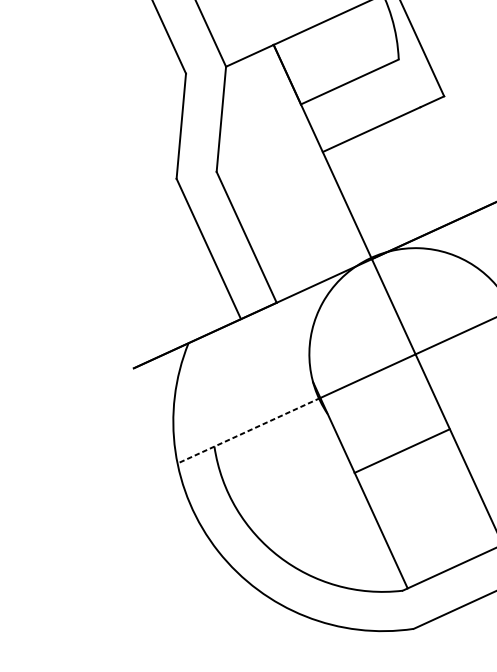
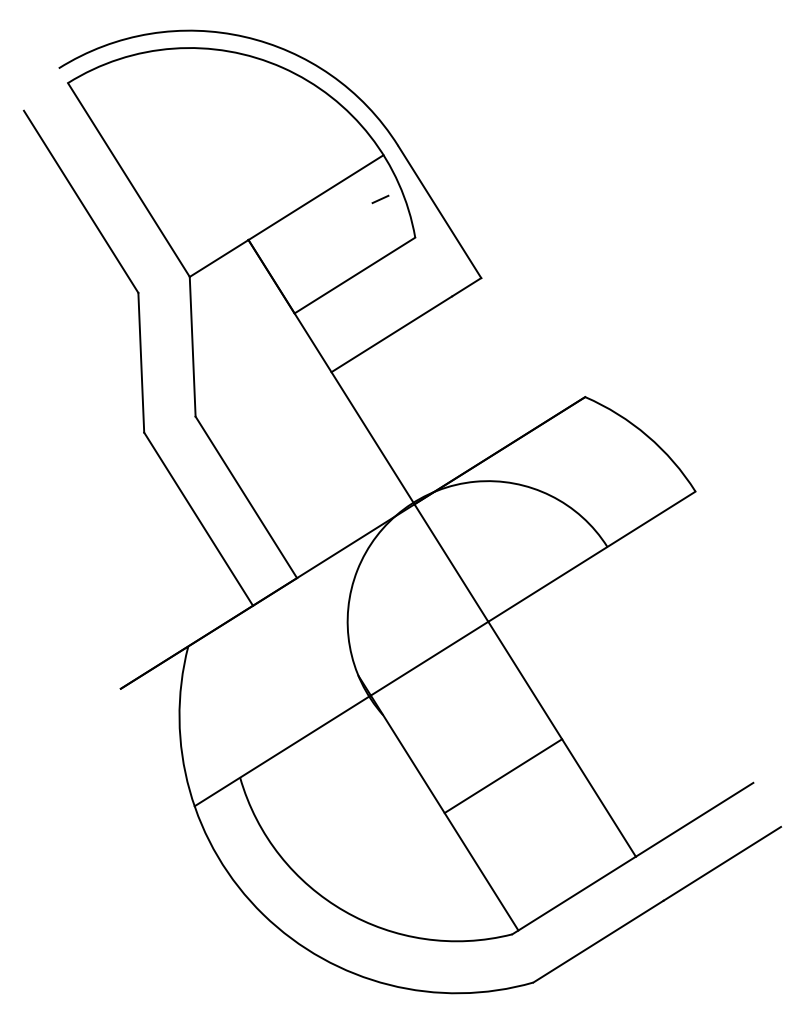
line: (376, 27) -> (380, 199), added
line: (248, 431) -> (282, 751), dashed -> solid
line: (402, 451) -> (503, 776), moved

